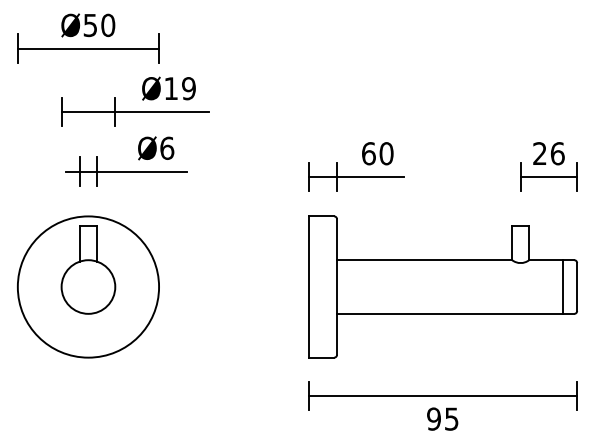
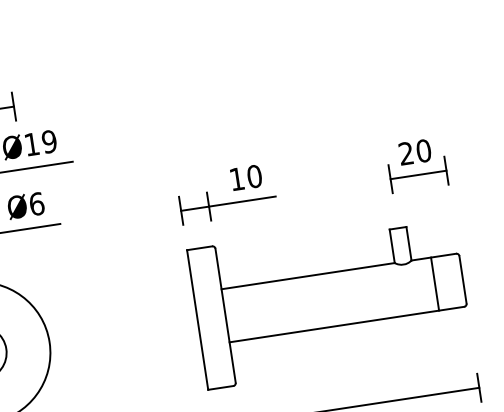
text: (368, 153) -> (236, 179), 60 -> 10
text: (557, 153) -> (423, 150), 26 -> 20
line: (562, 286) -> (434, 283), moved

